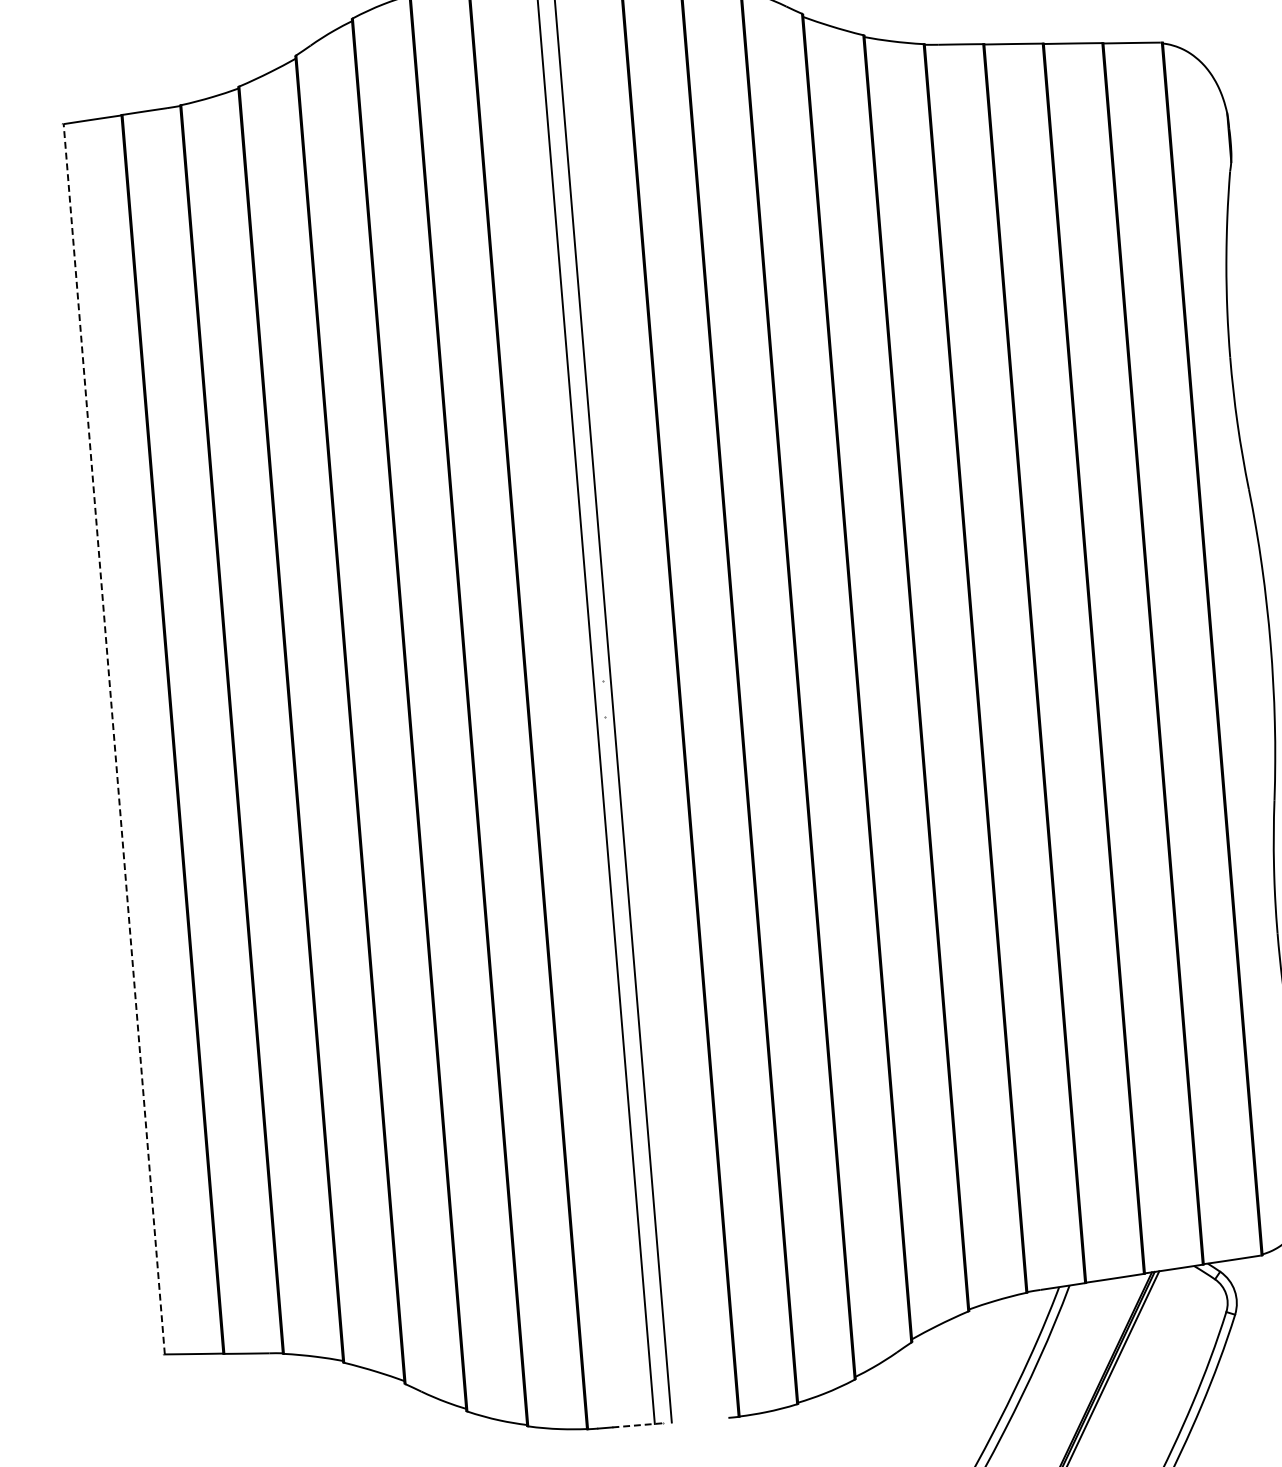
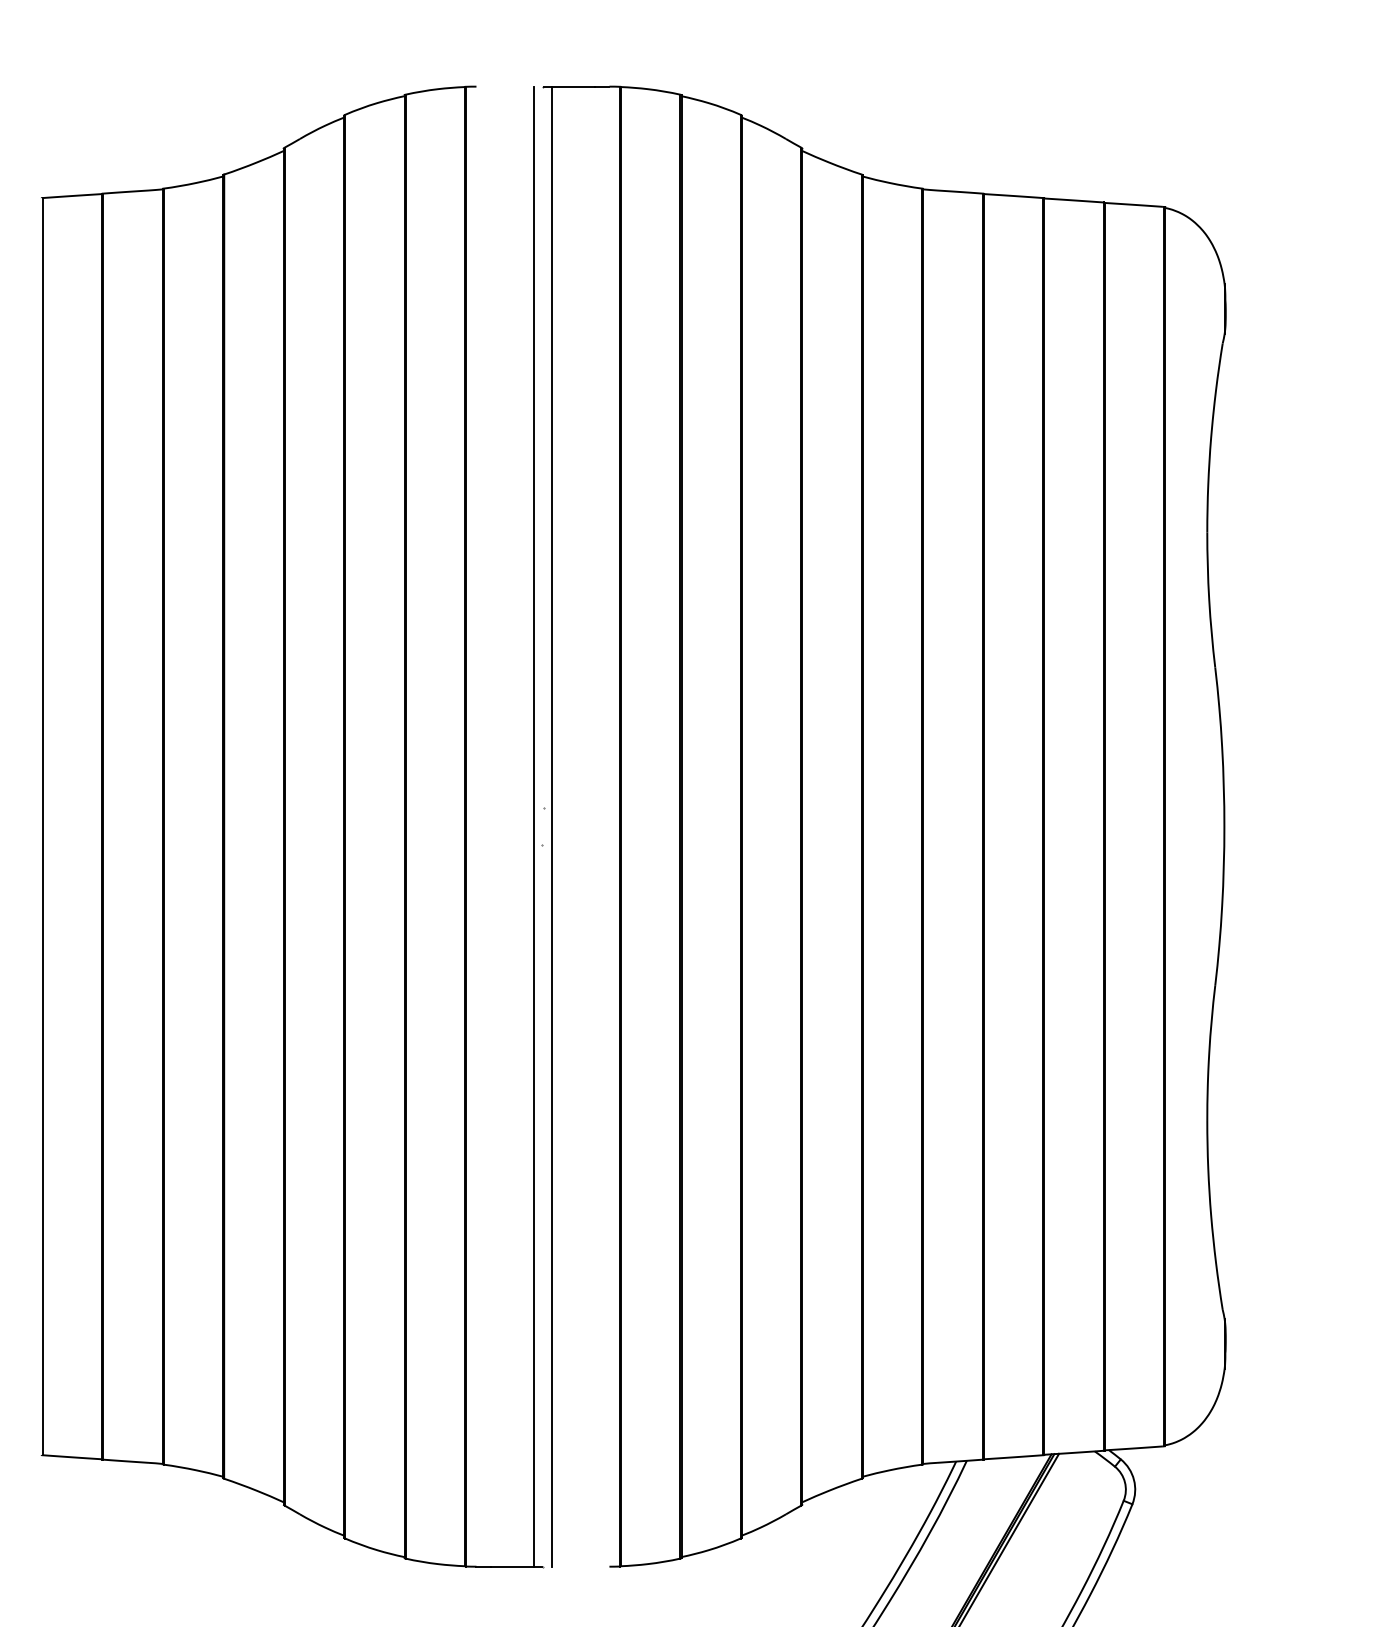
line: (114, 739) -> (42, 826), dashed -> solid
line: (637, 1425) -> (516, 1566), dashed -> solid

